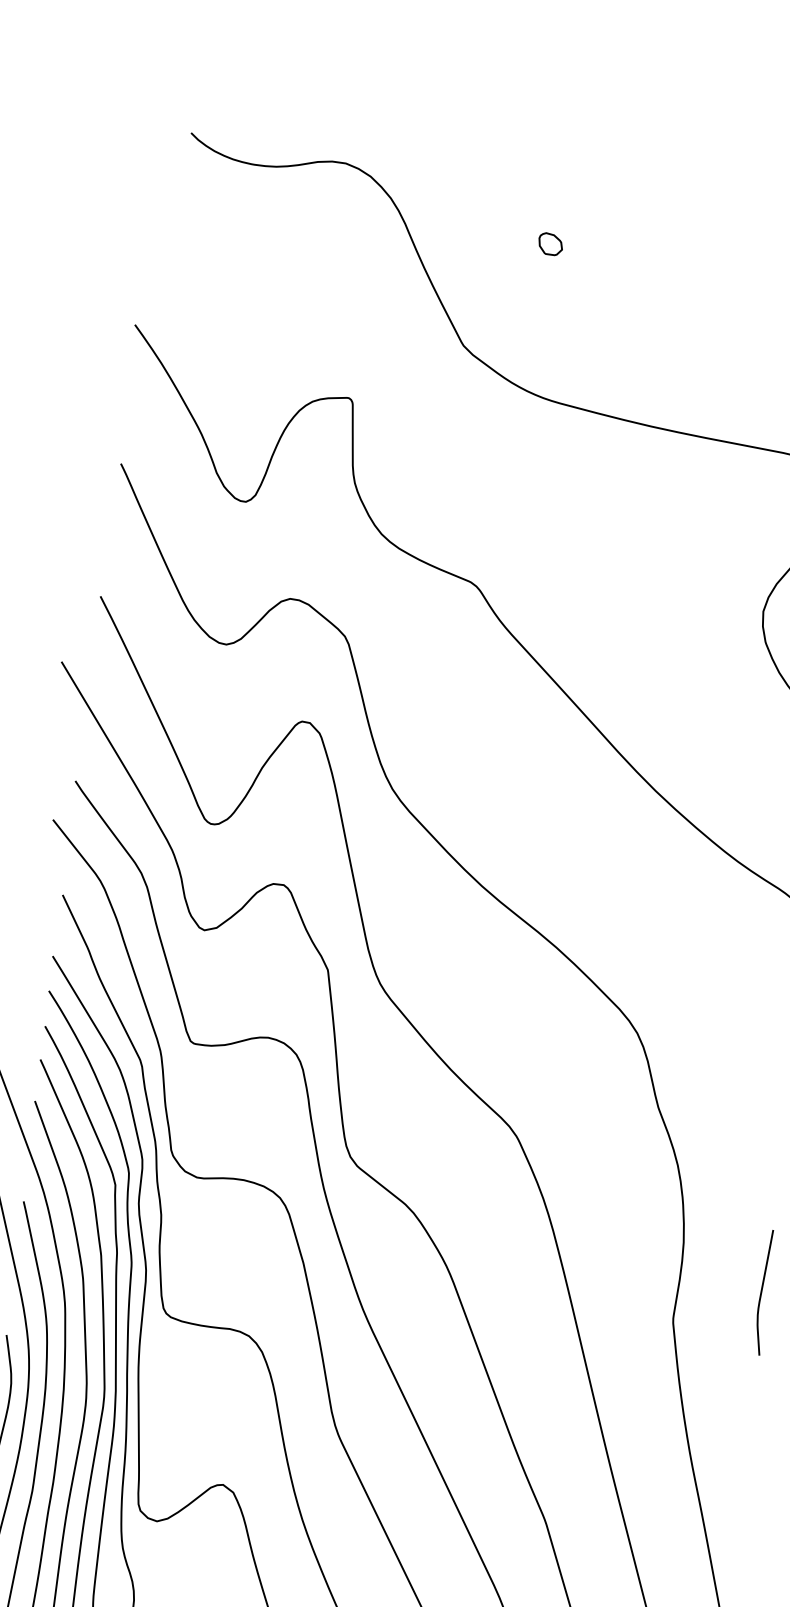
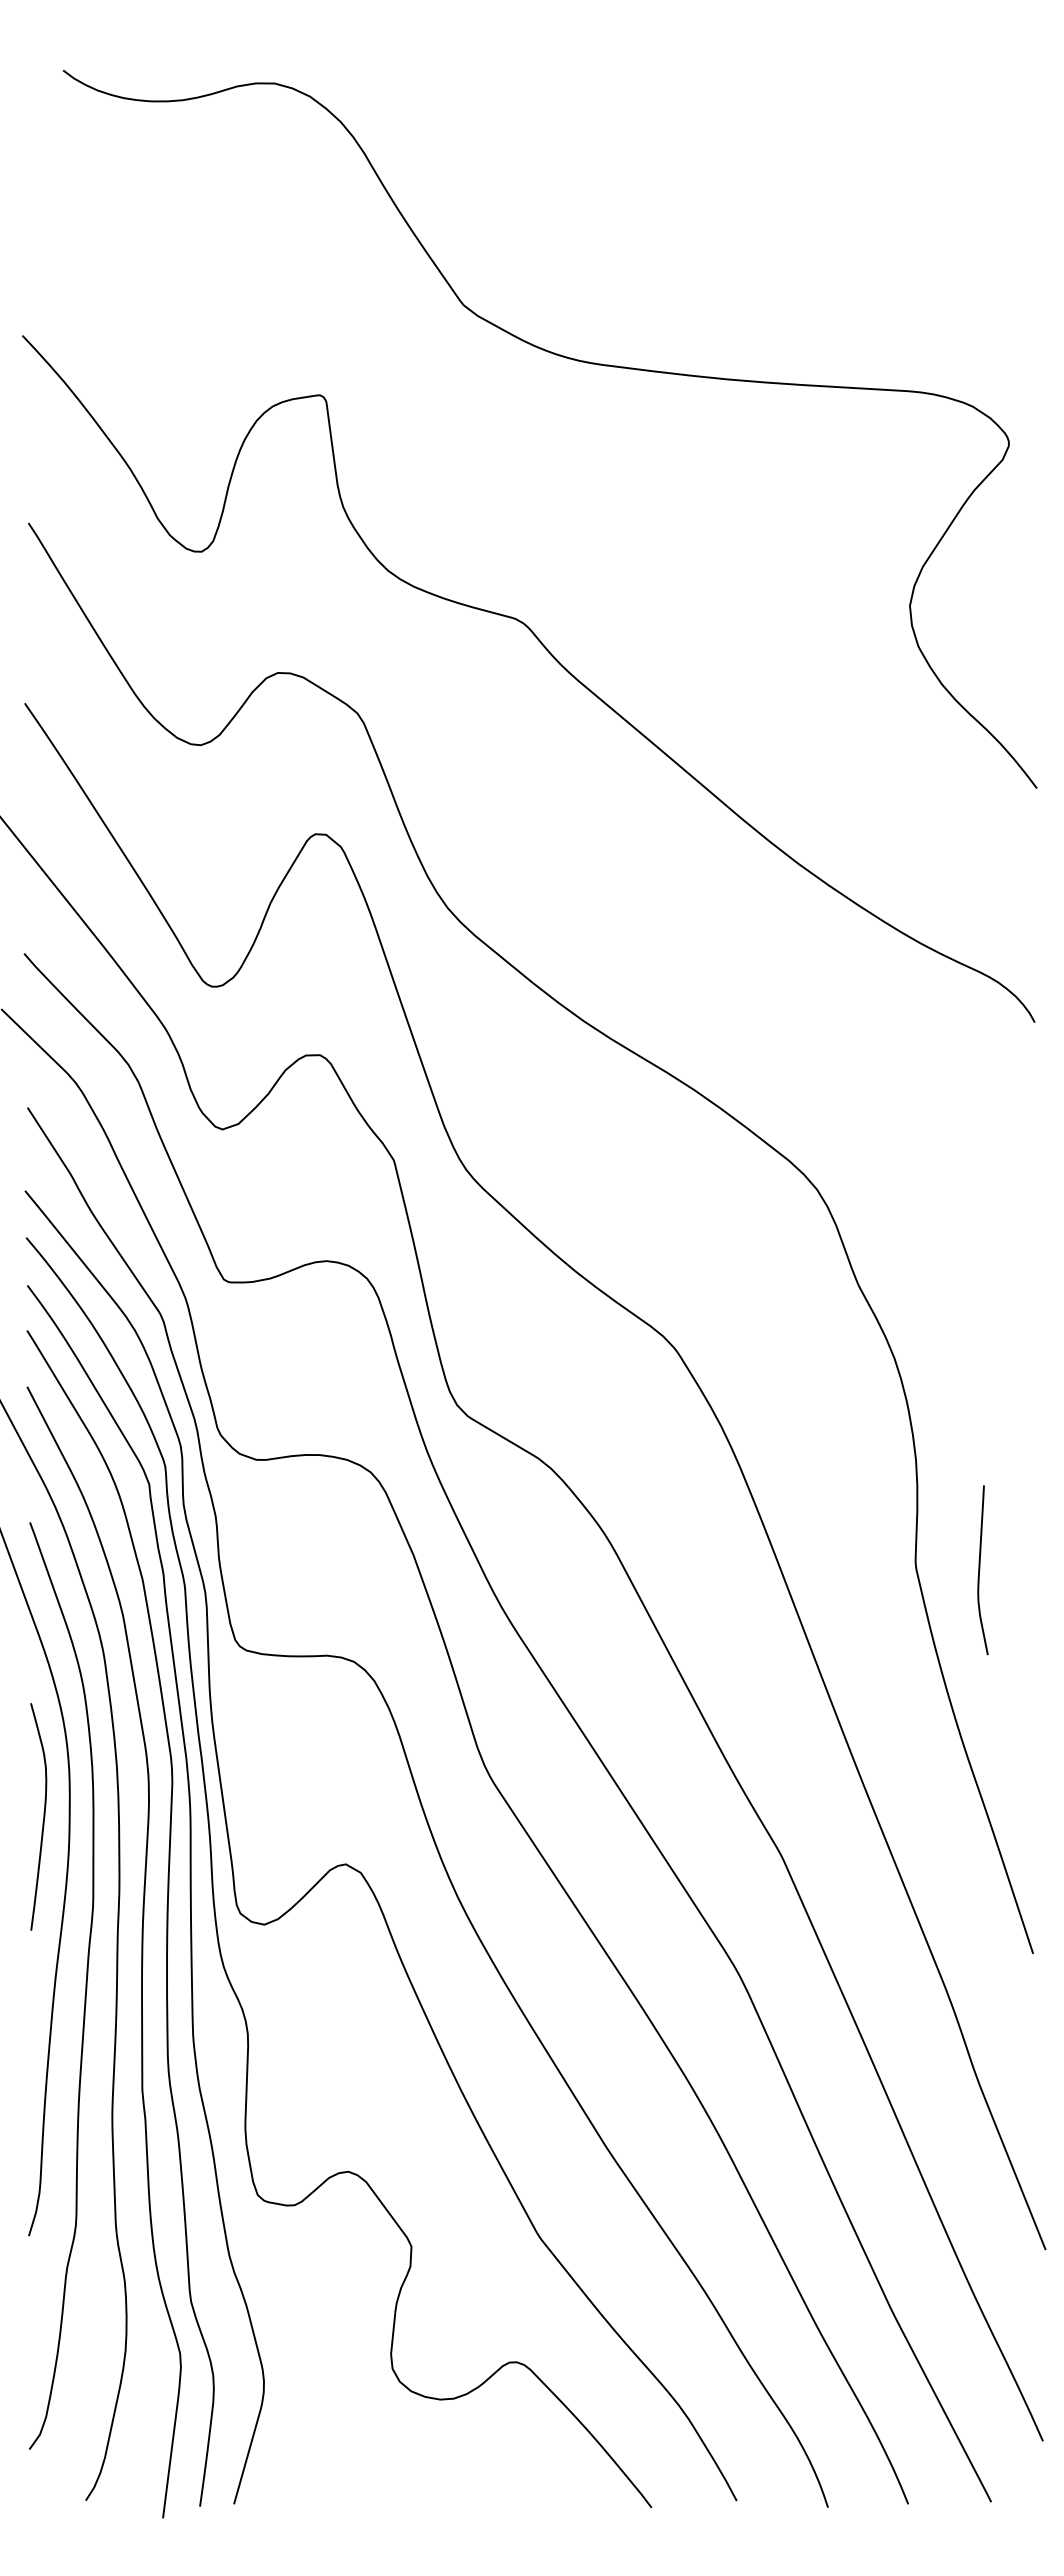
part: (550, 244) -> (561, 154), removed
curve: (762, 1292) -> (980, 1570), moved

